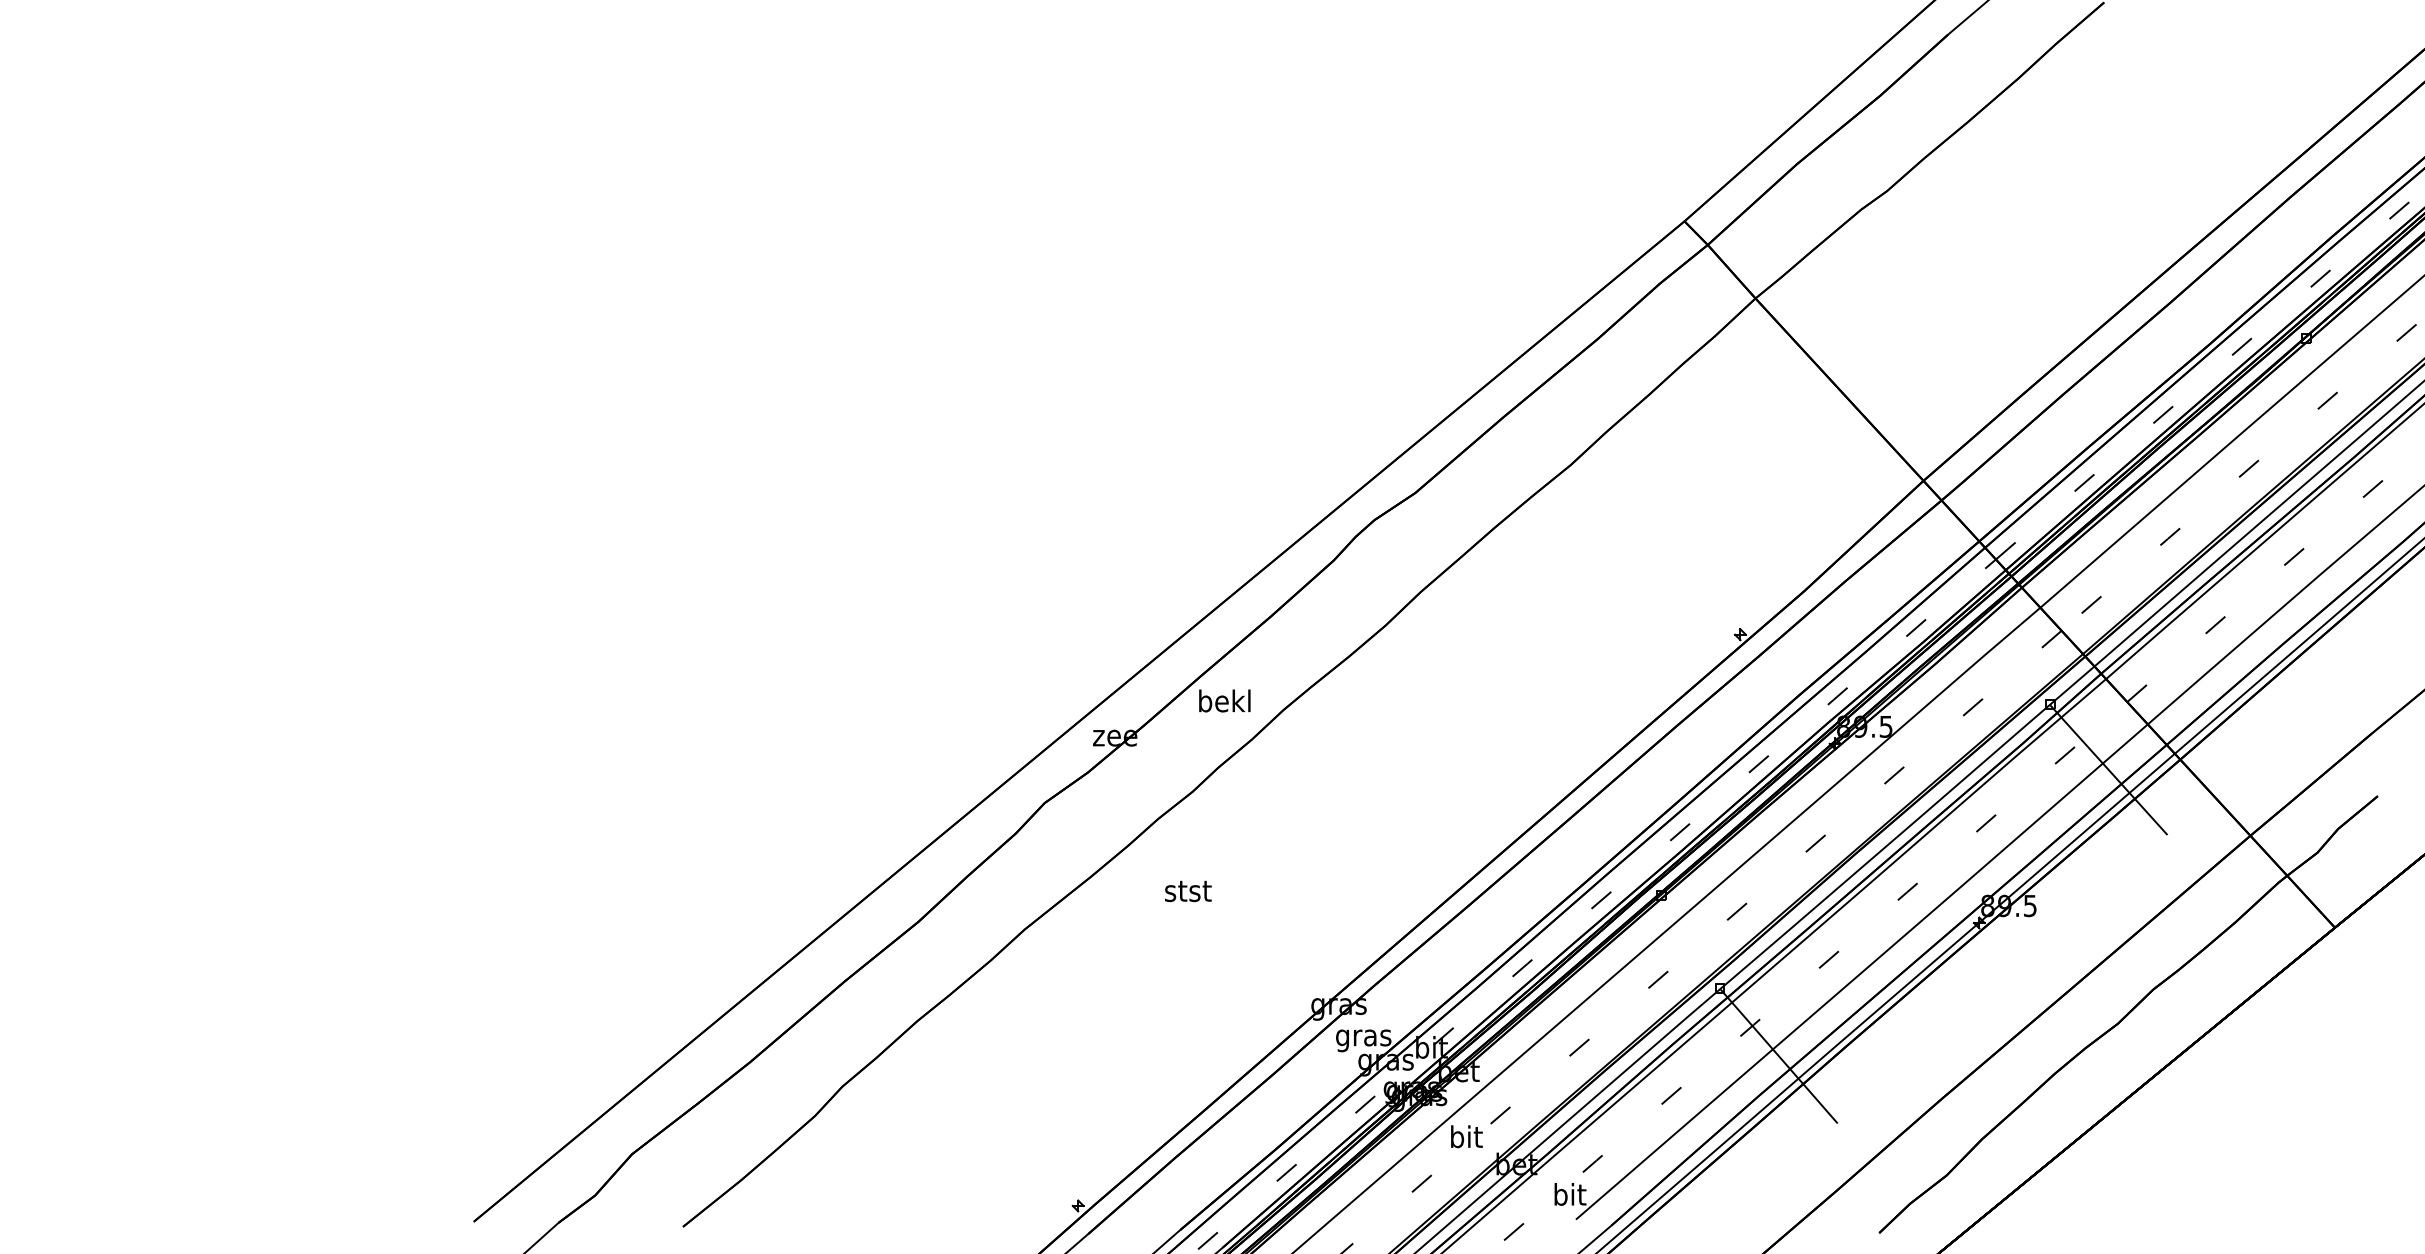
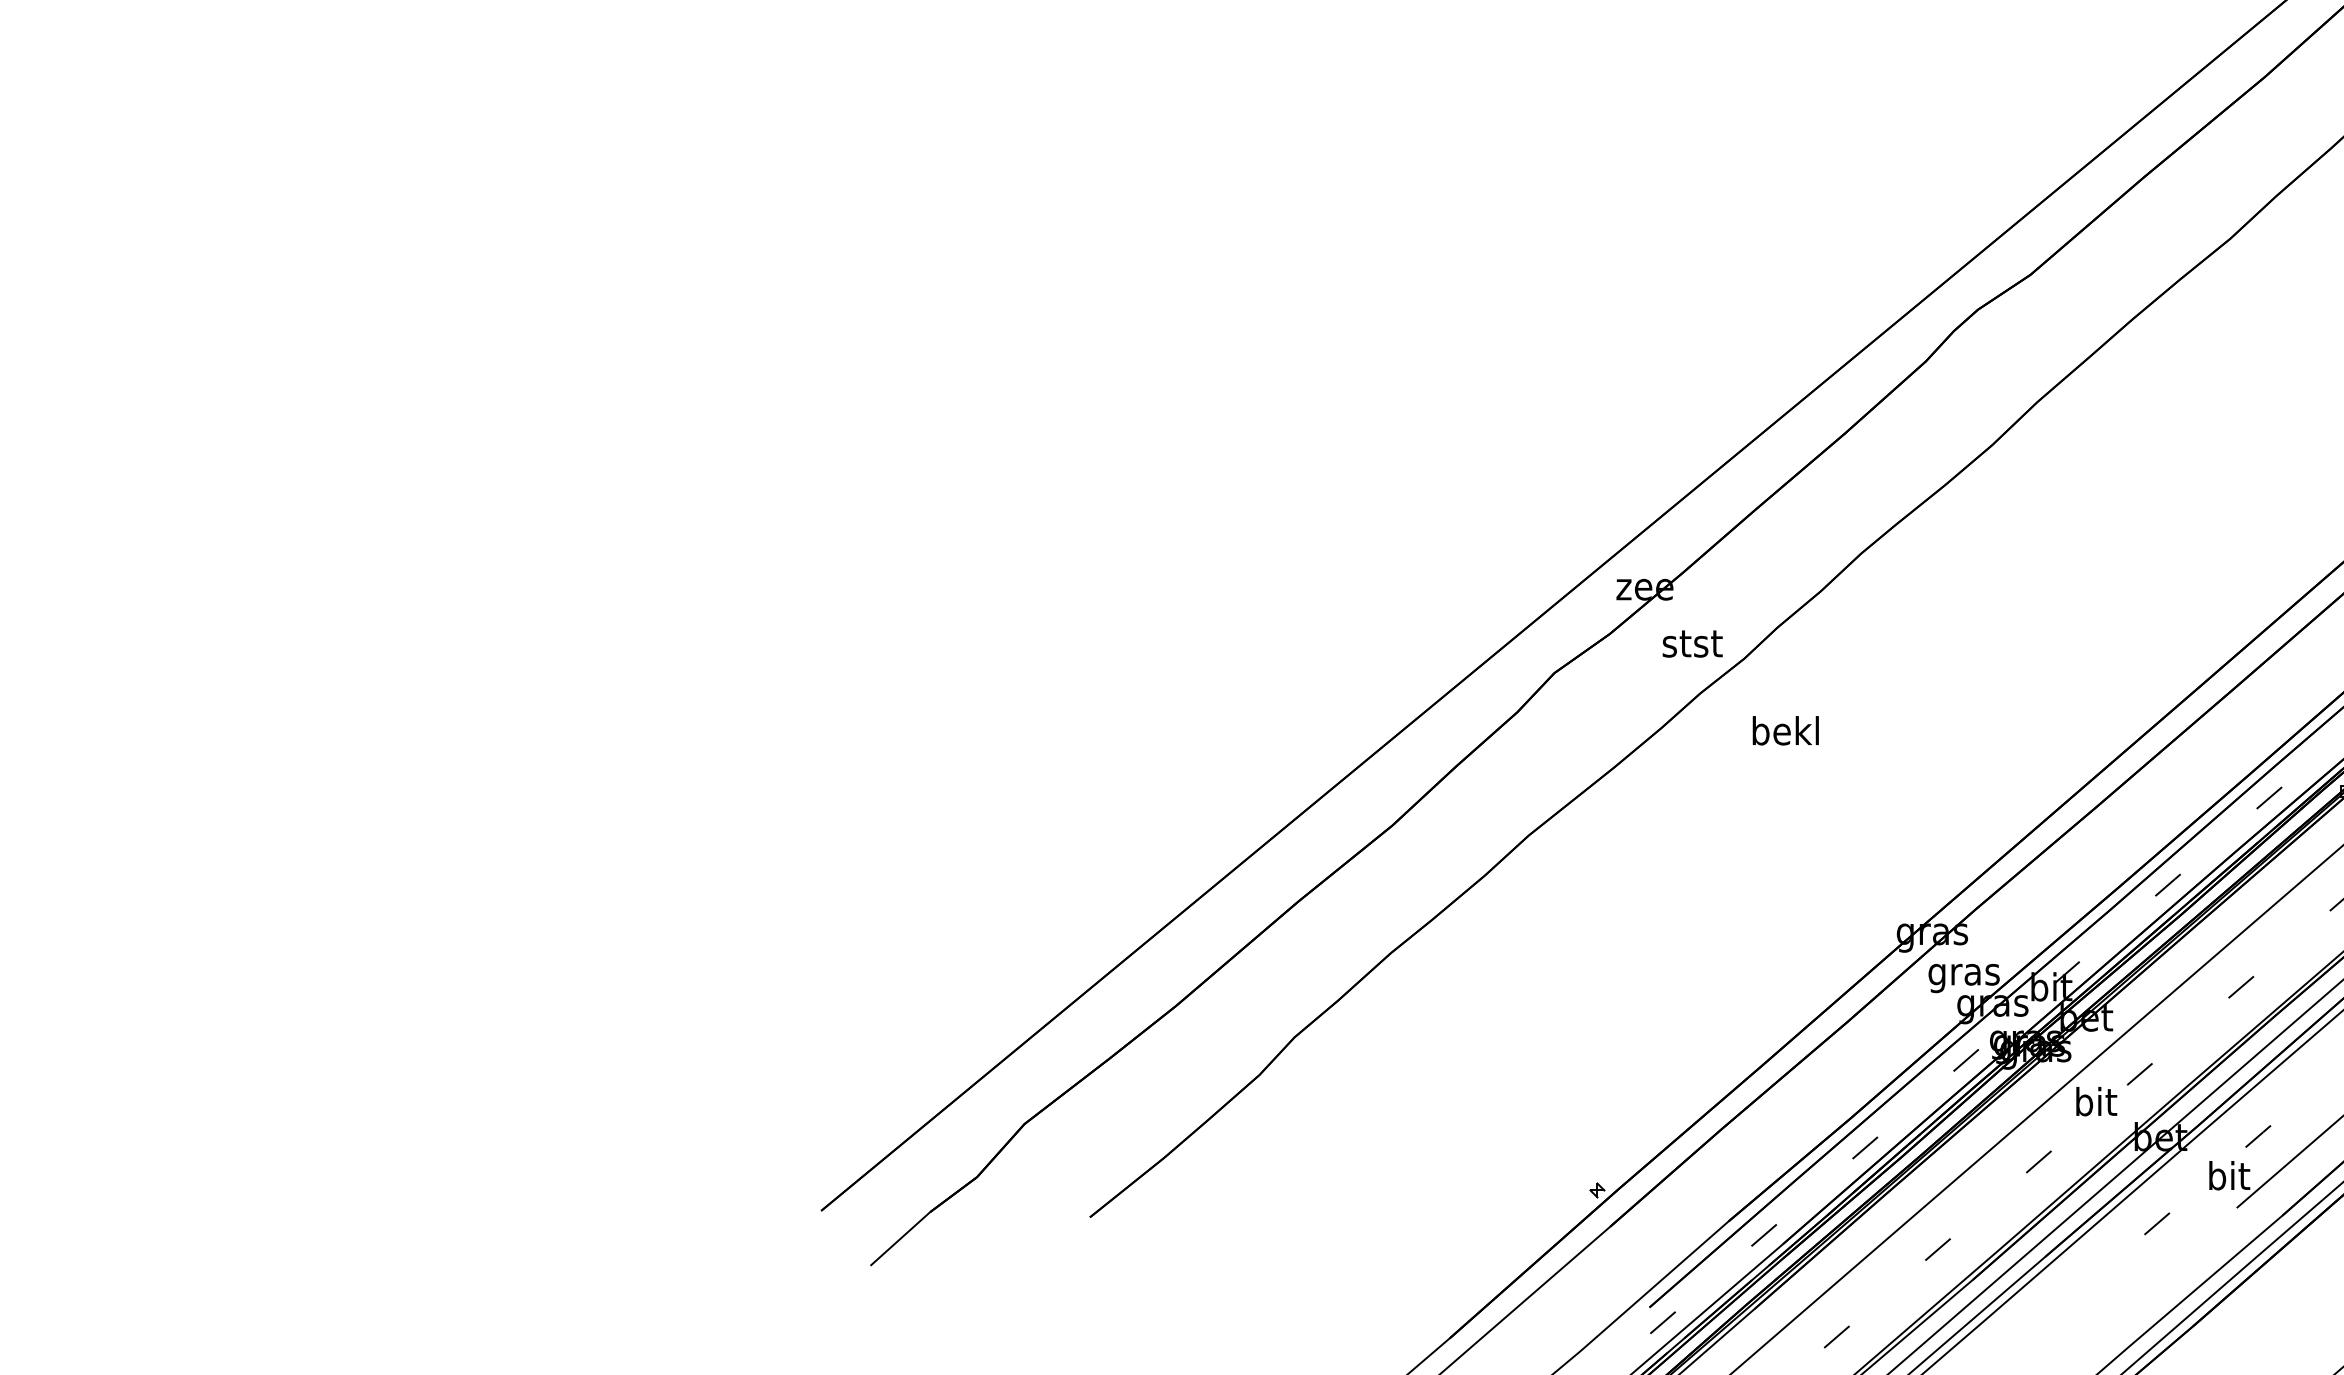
text: (1224, 700) -> (1785, 730), moved
text: (1188, 891) -> (1692, 644), moved

